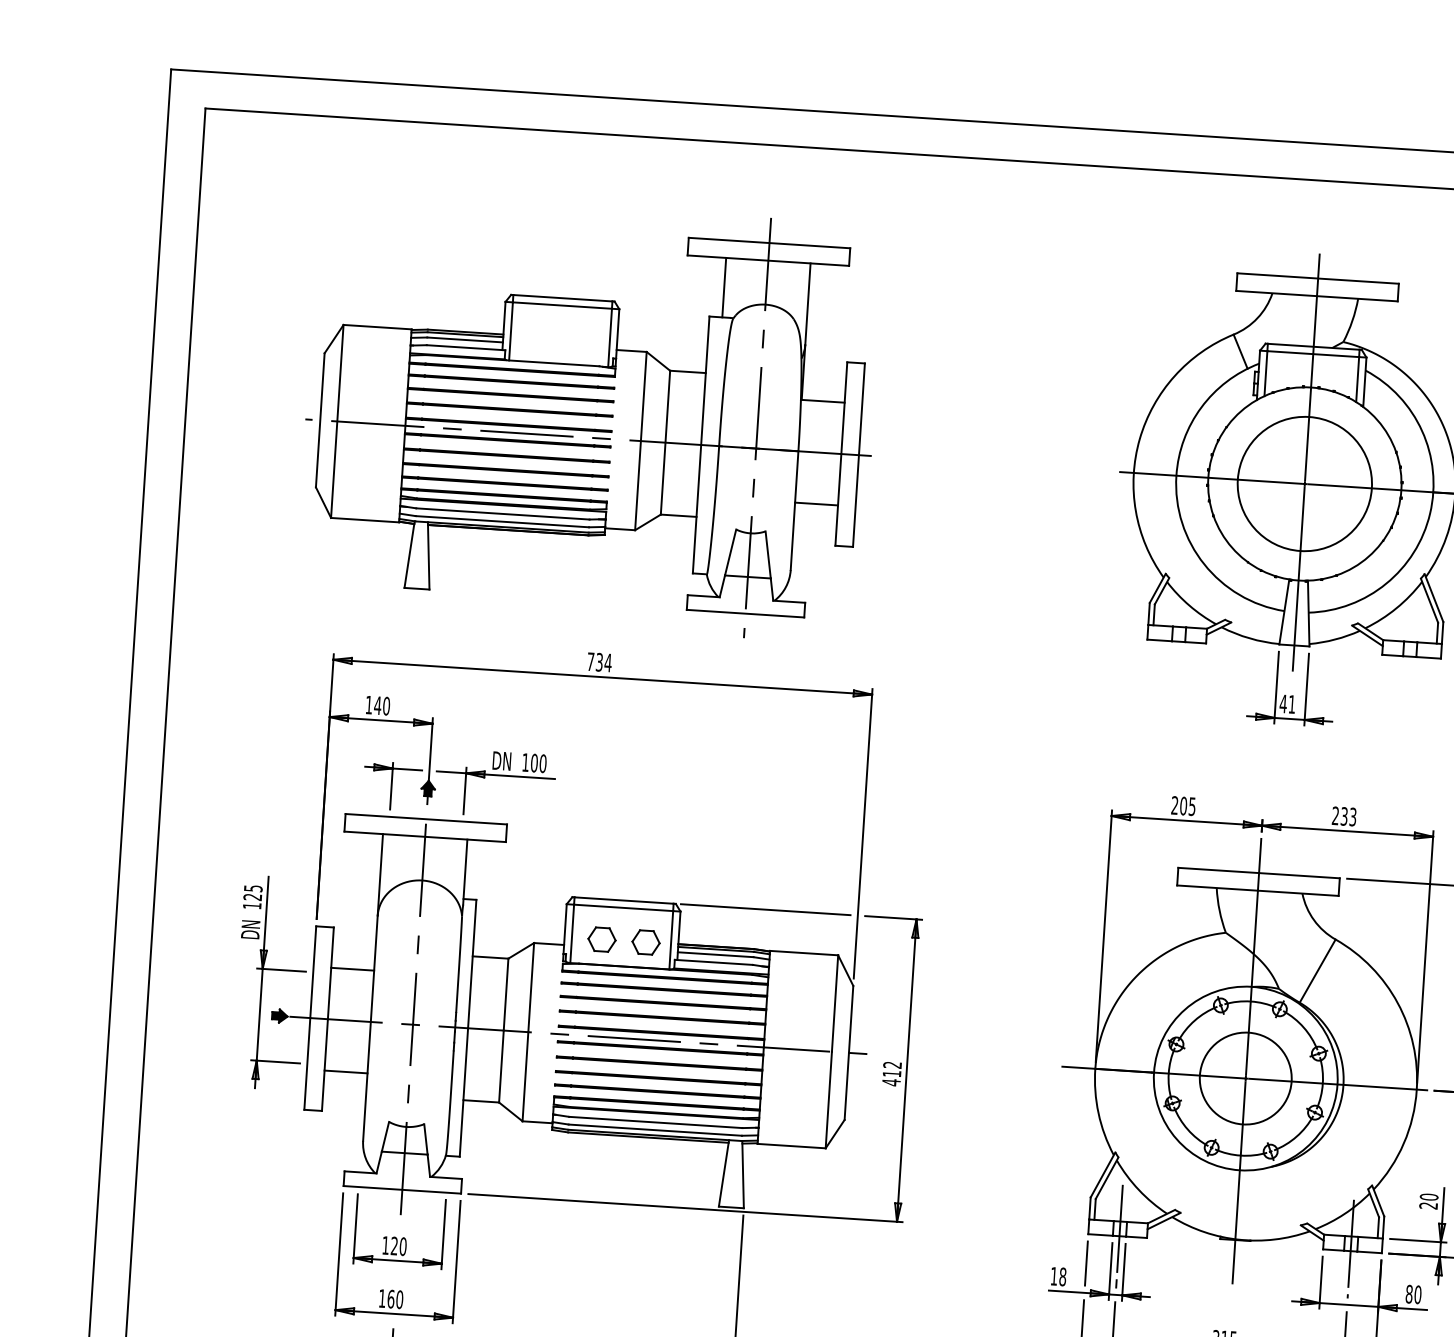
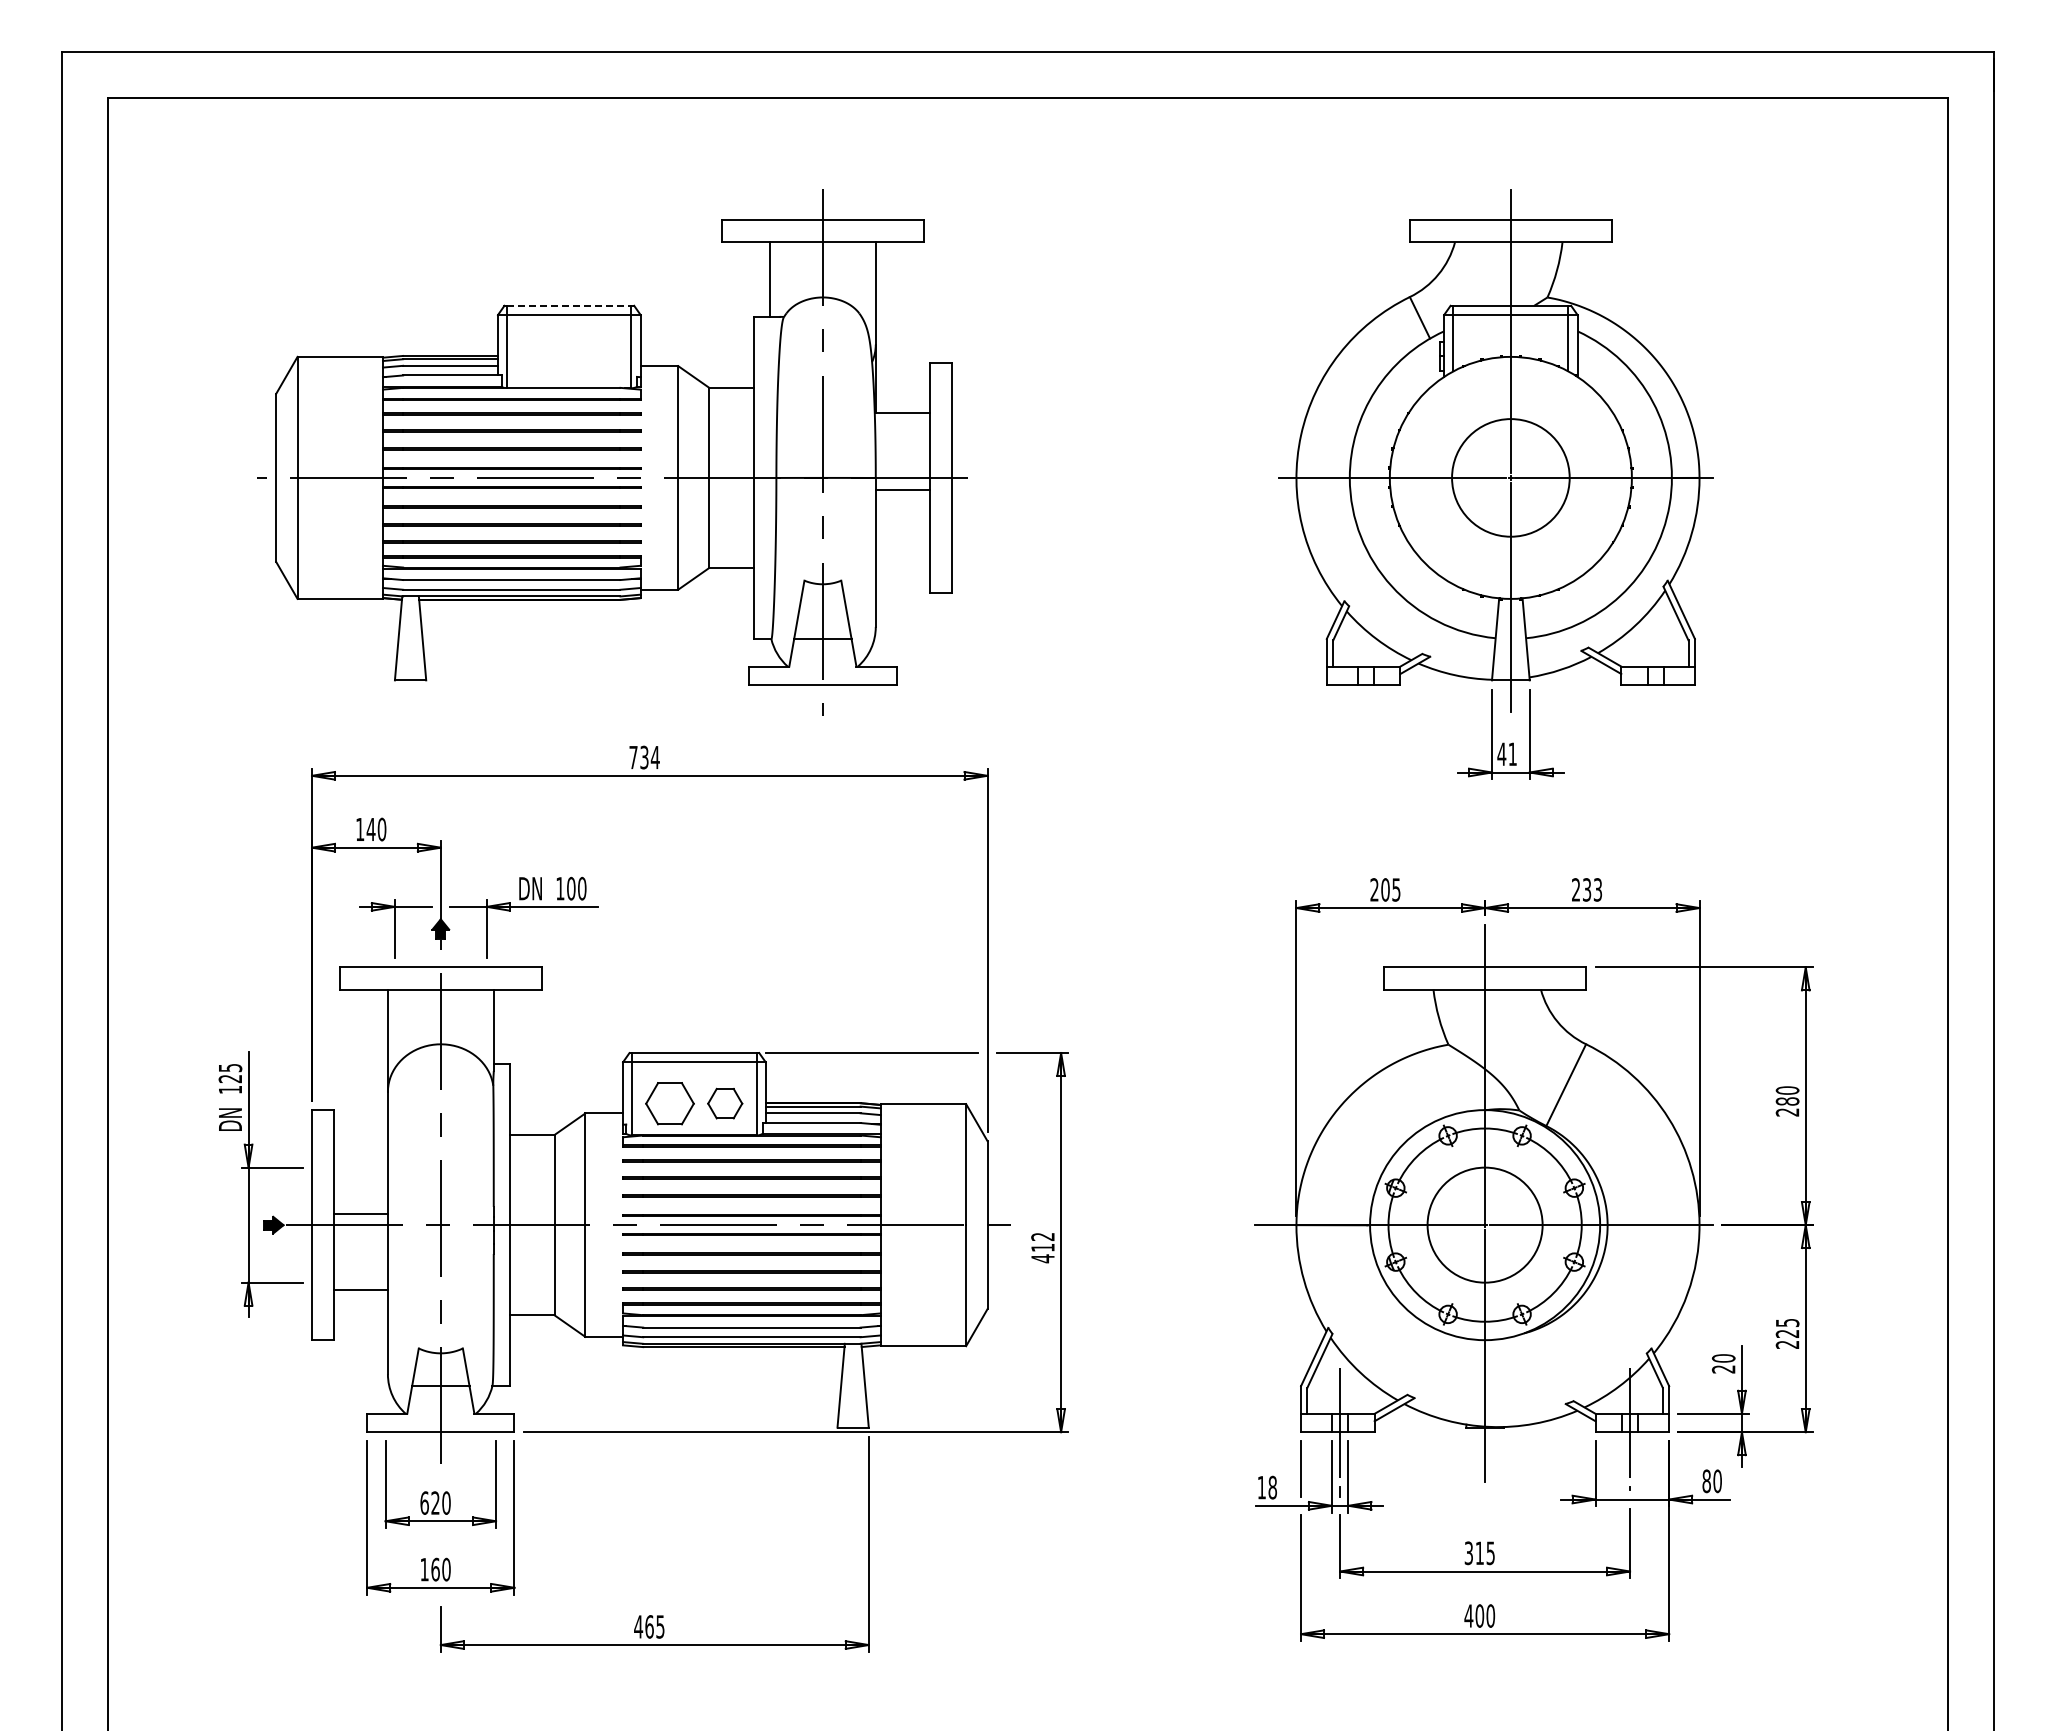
line: (563, 297) -> (569, 305), solid -> dashed
circle: (1304, 483) -> (1510, 477), size x0.7
line: (816, 504) -> (902, 490), moved
part: (601, 939) -> (669, 1103), size x1.4
line: (352, 969) -> (360, 1213), moved
text: (385, 1245) -> (424, 1502), 120 -> 620

